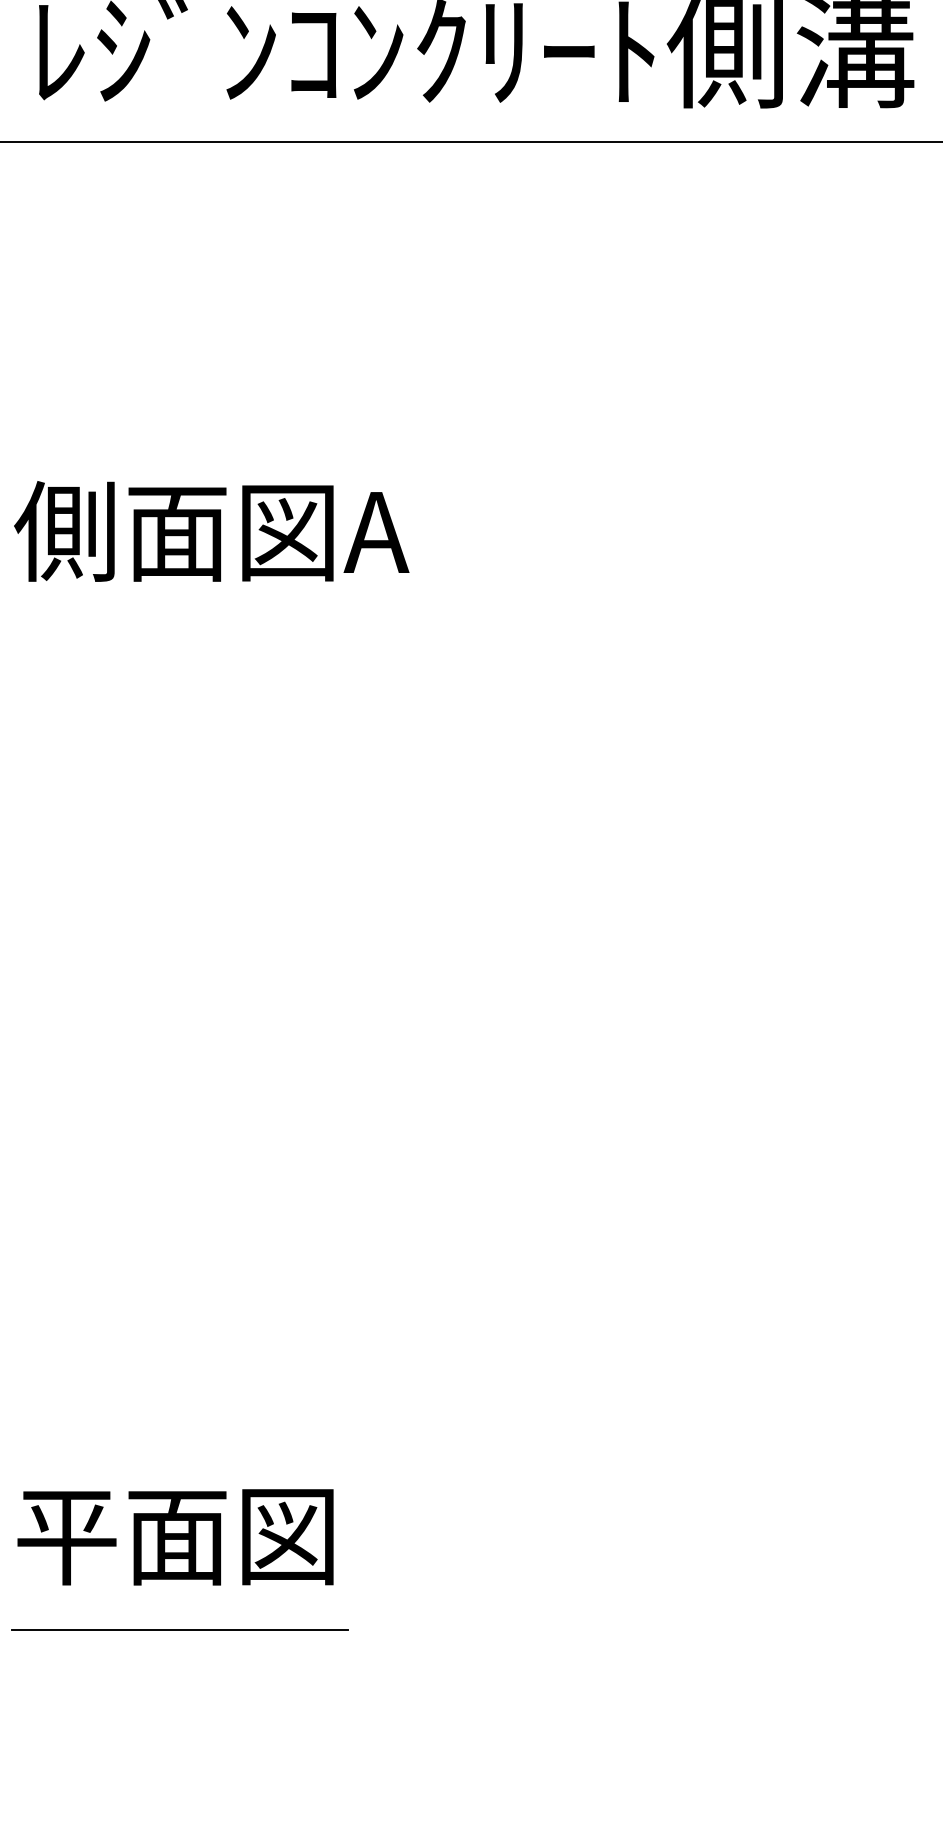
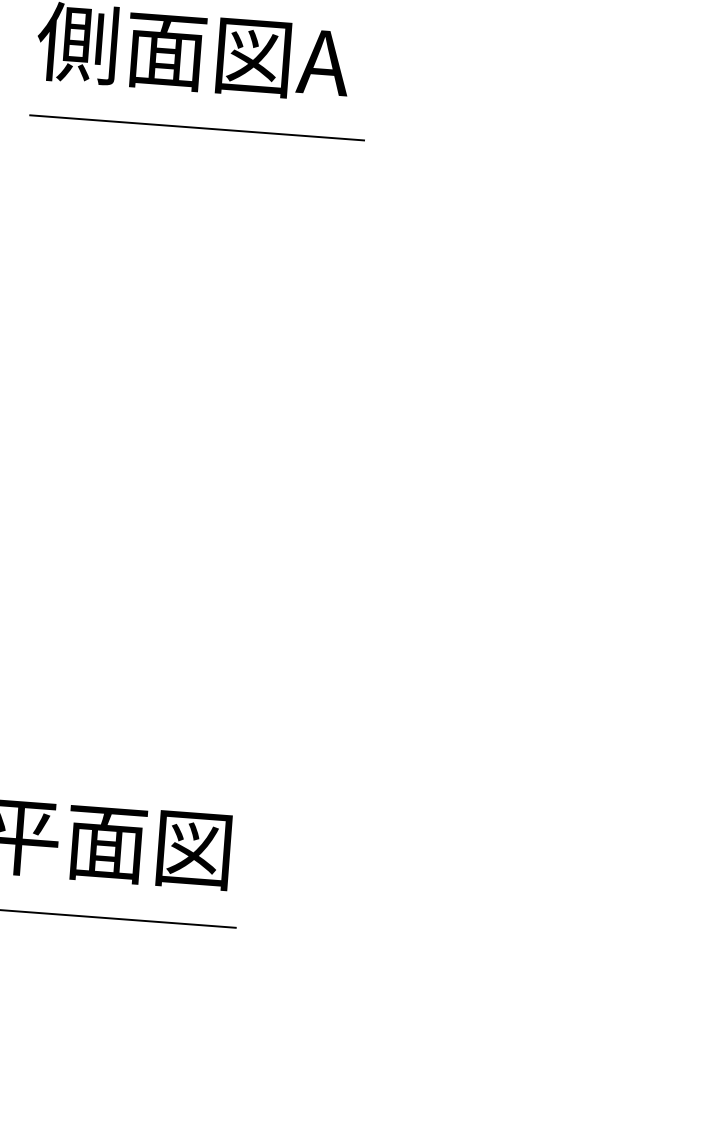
line: (223, 626) -> (197, 127), added

